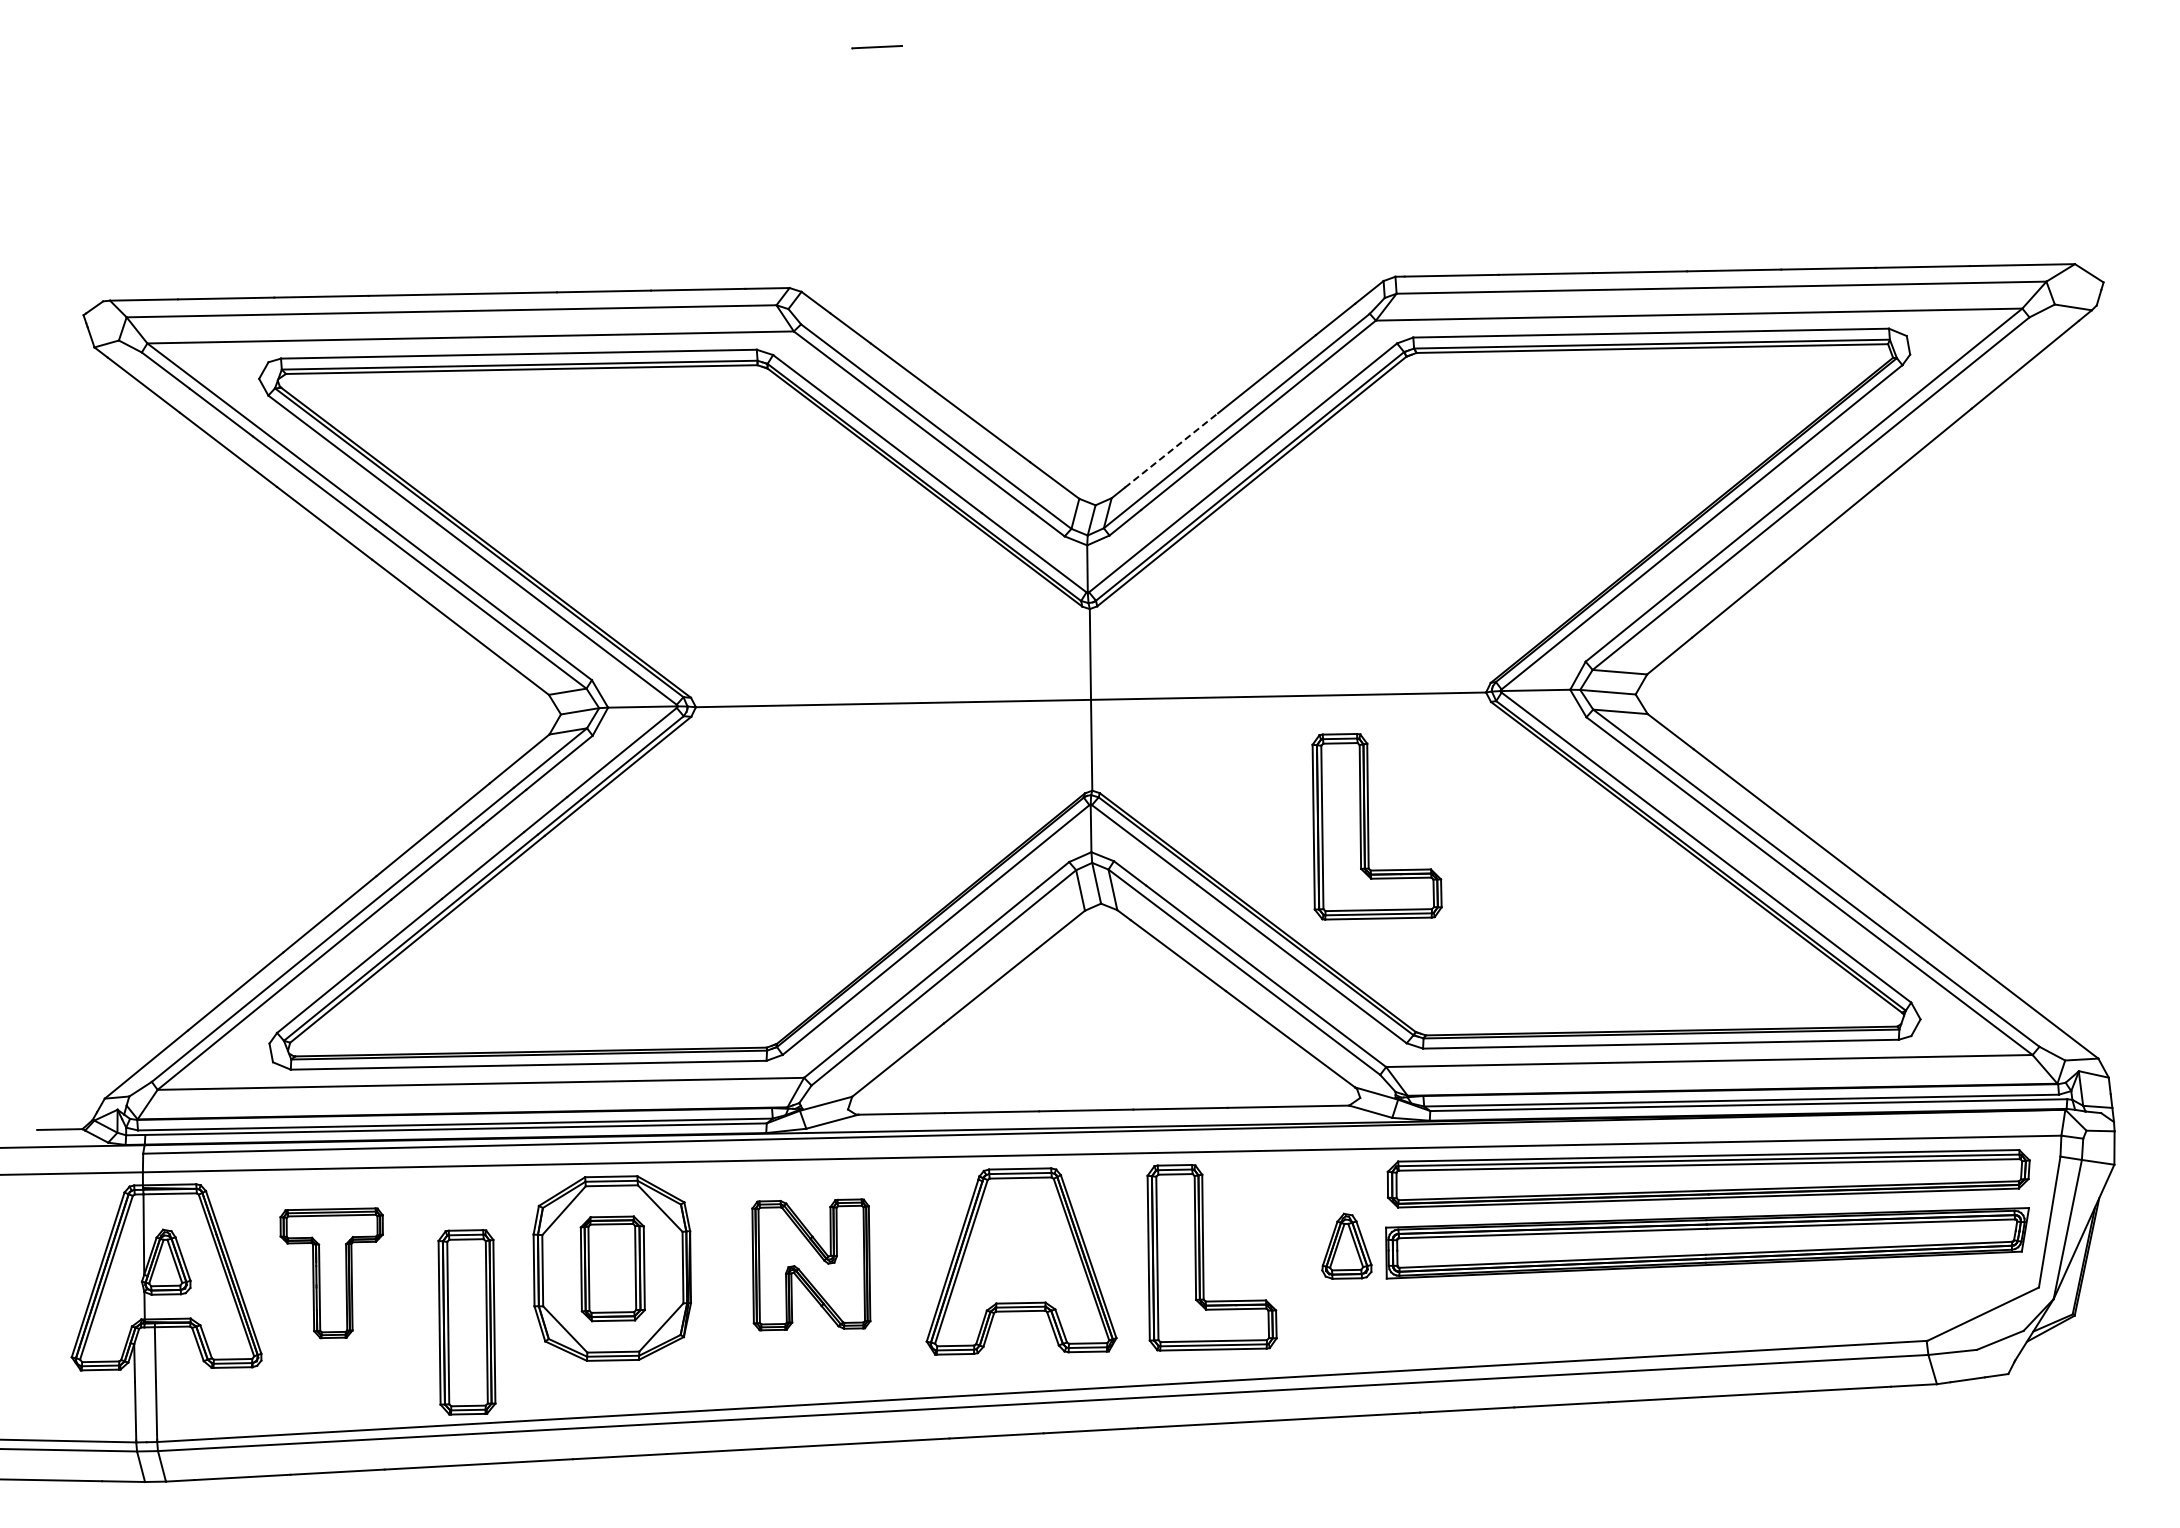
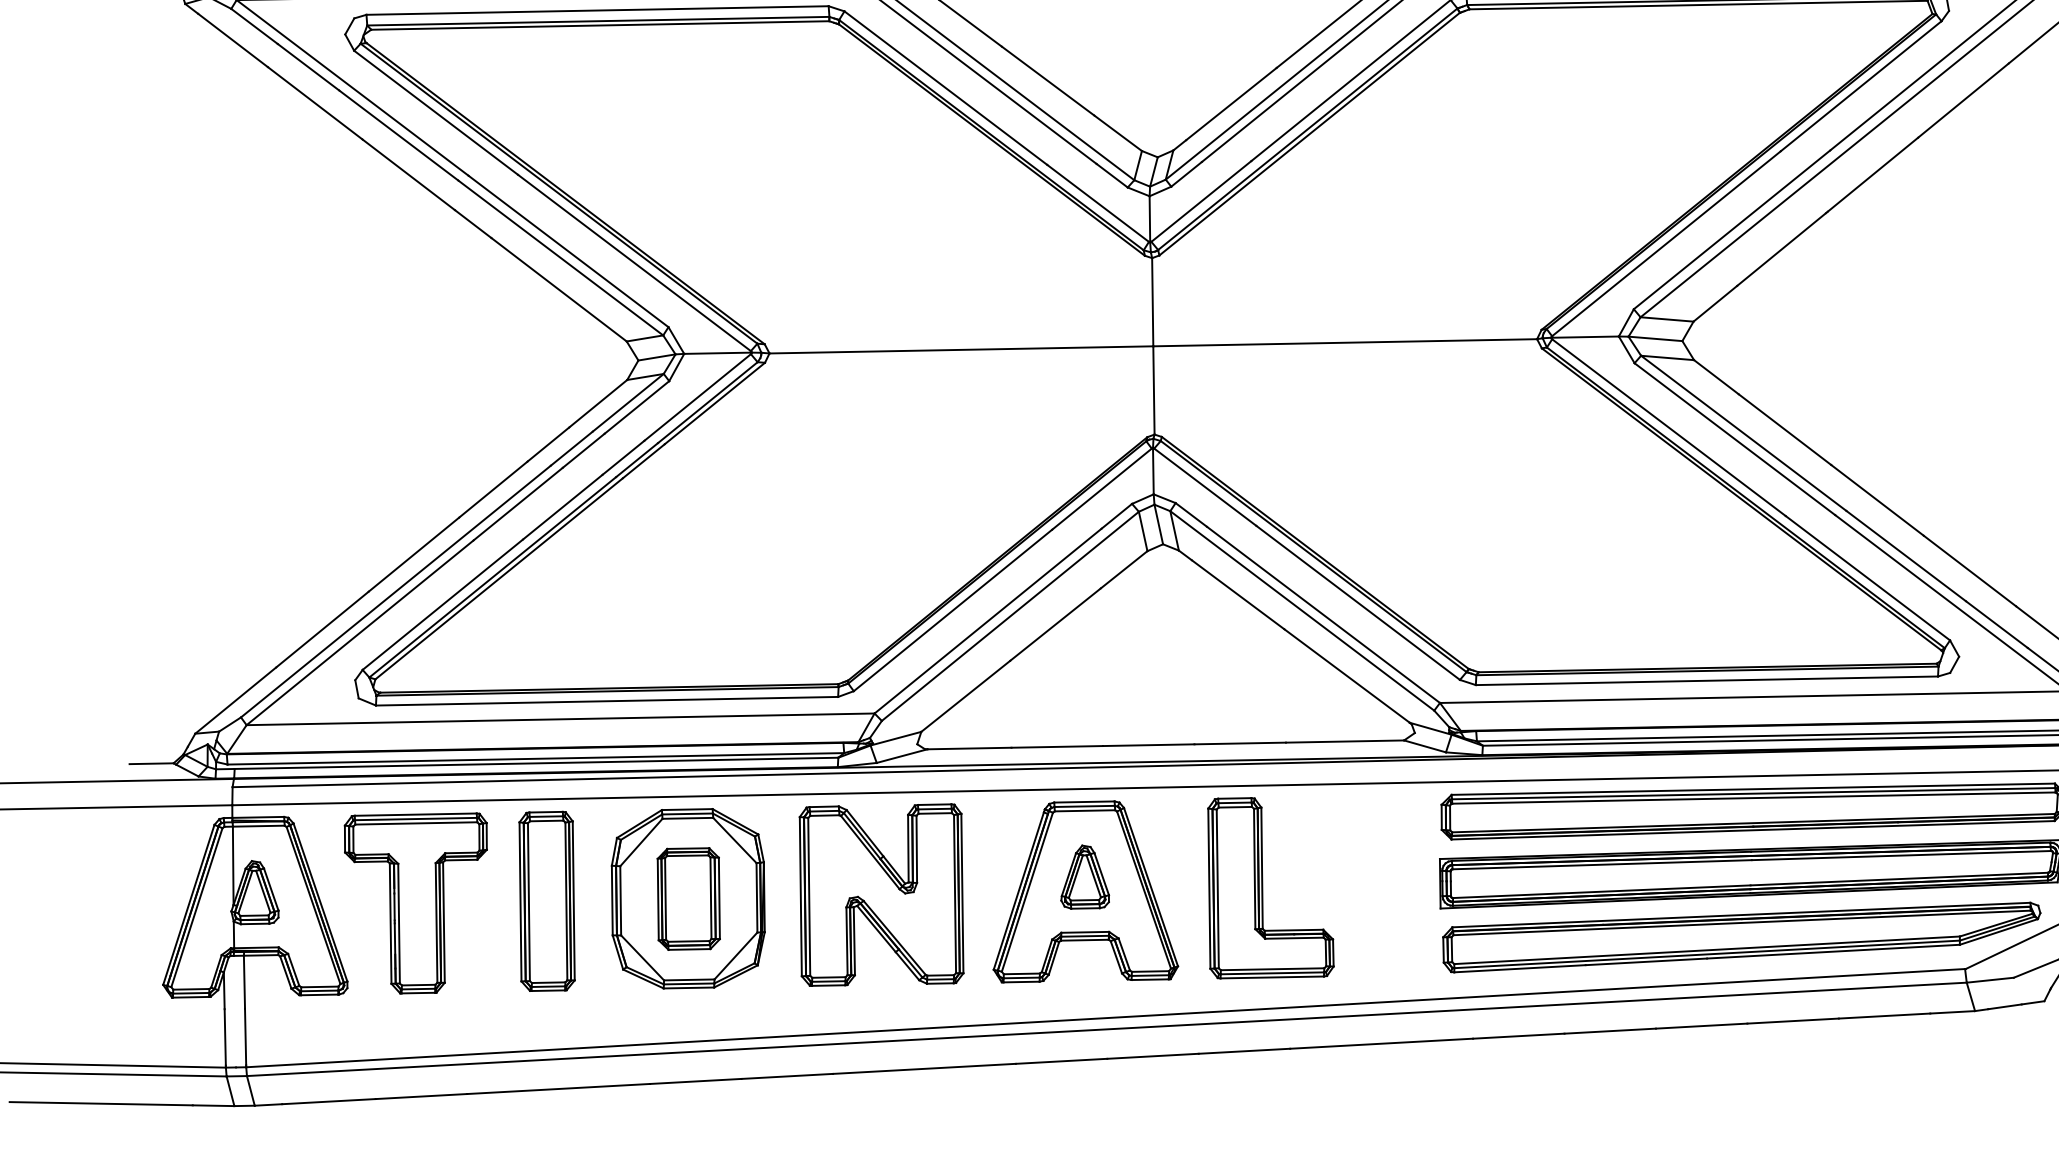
line: (1171, 450) -> (1231, 104), dashed -> solid
part: (1369, 826) -> (1423, 469), removed
part: (1346, 1245) -> (1084, 876), moved
part: (811, 1264) -> (881, 894), size x1.43
part: (331, 1272) -> (415, 902), size x1.43
part: (1696, 1308) -> (1741, 937), added
part: (466, 1322) -> (546, 901), moved

